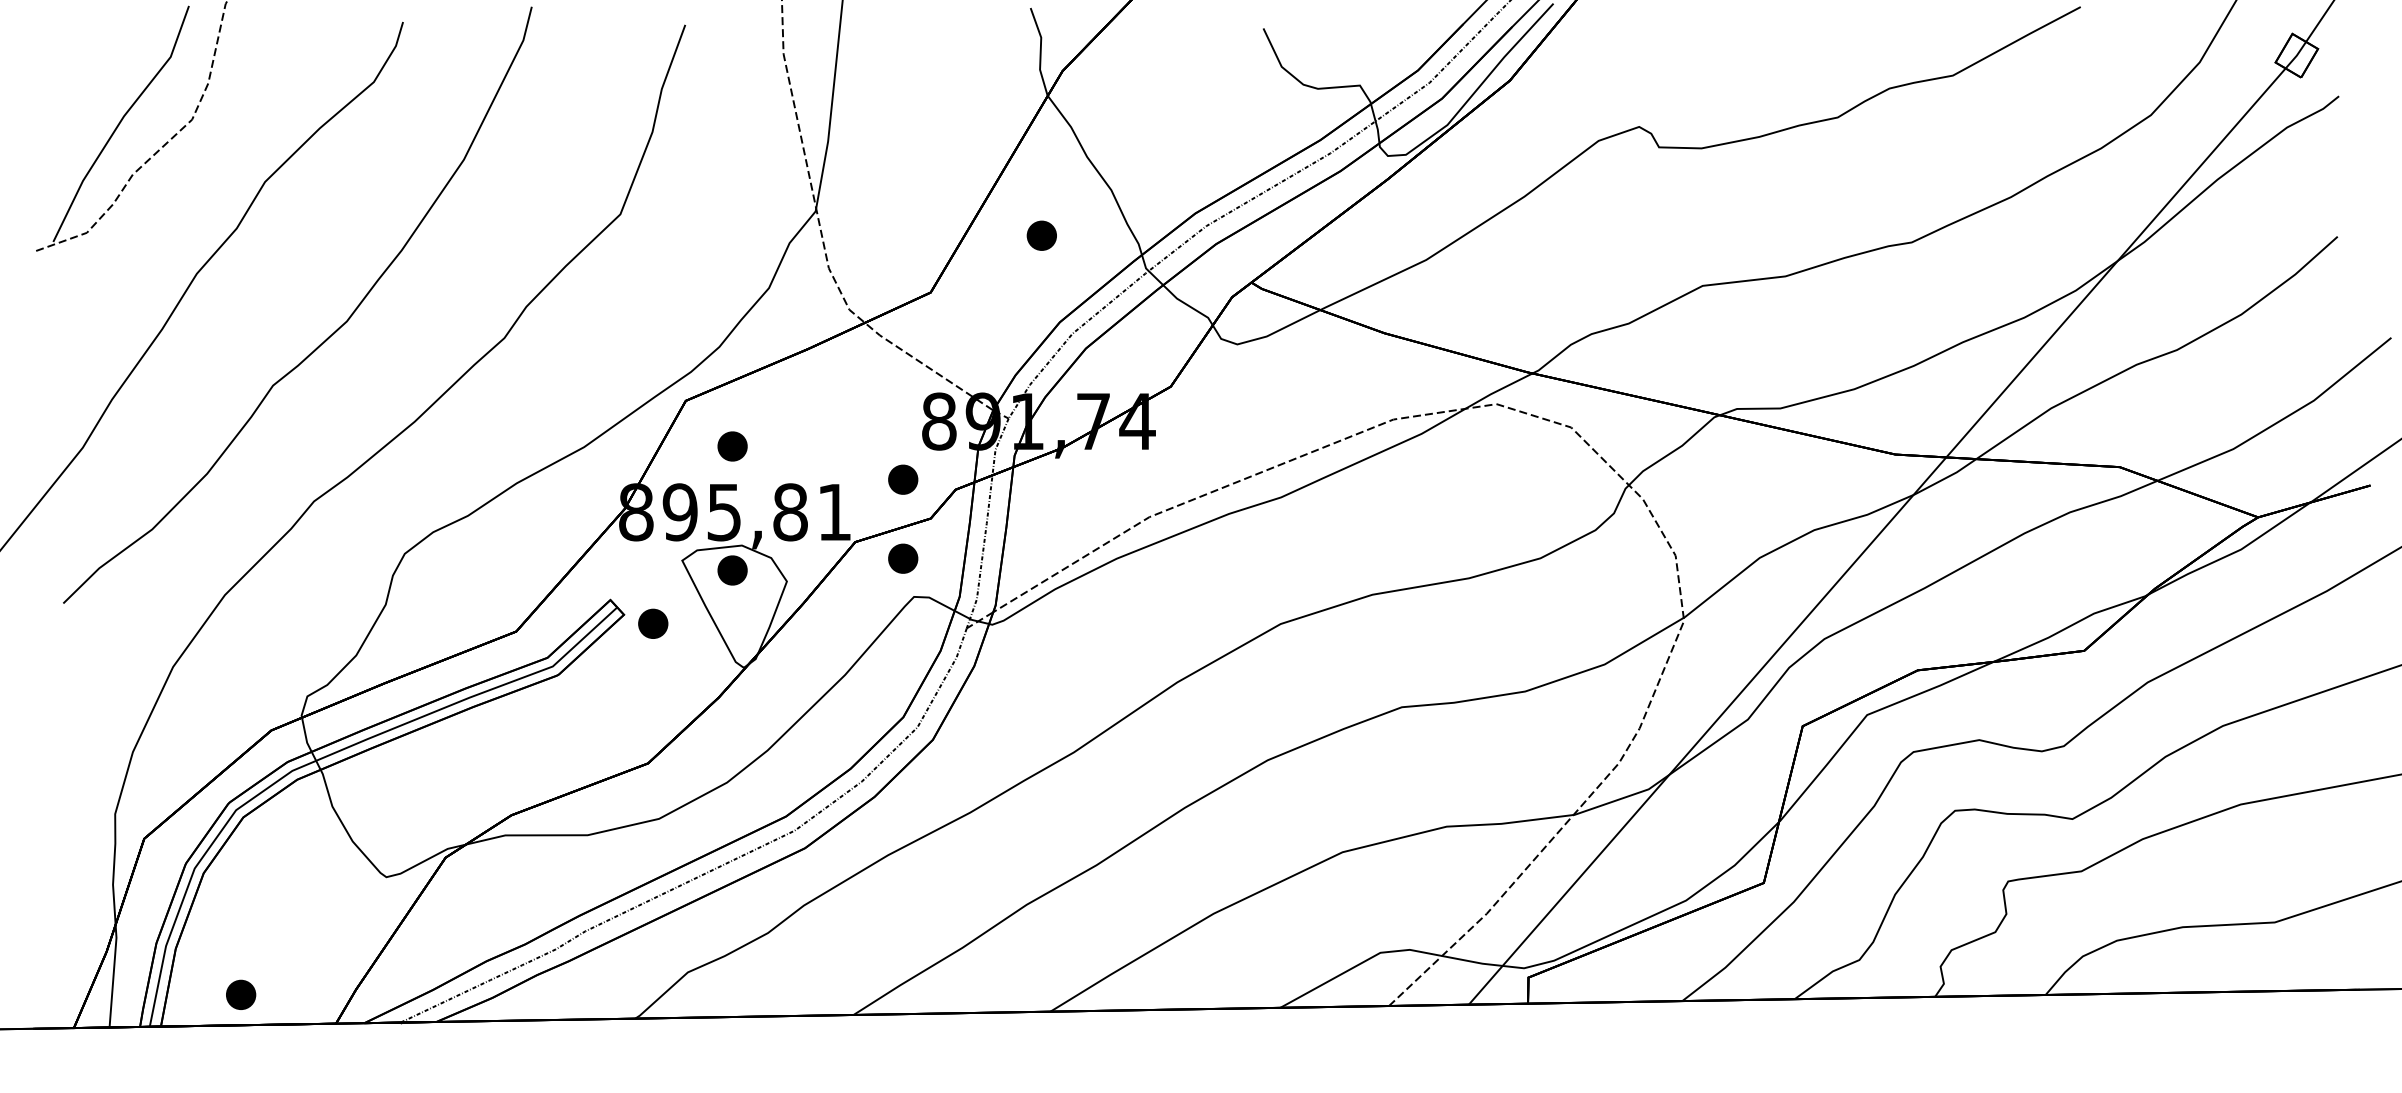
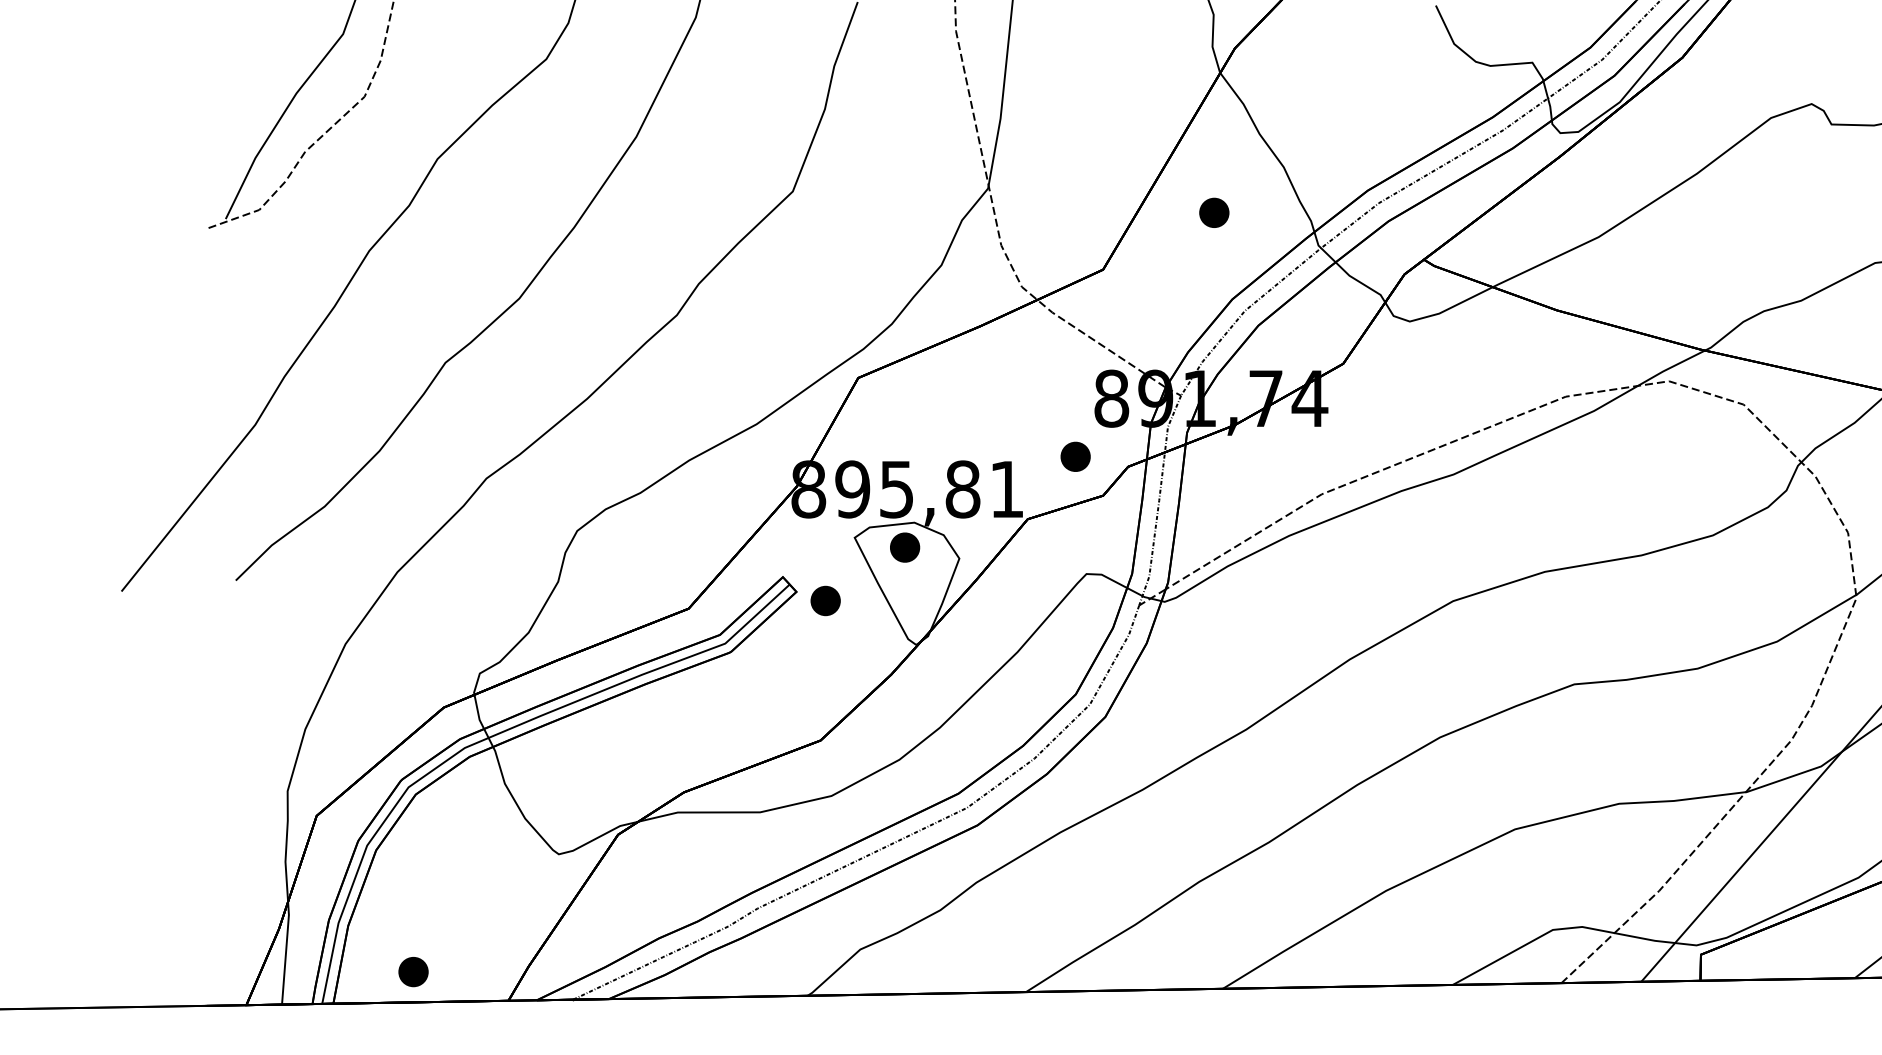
part: (732, 446) -> (904, 423), removed
part: (903, 558) -> (1075, 535), removed

